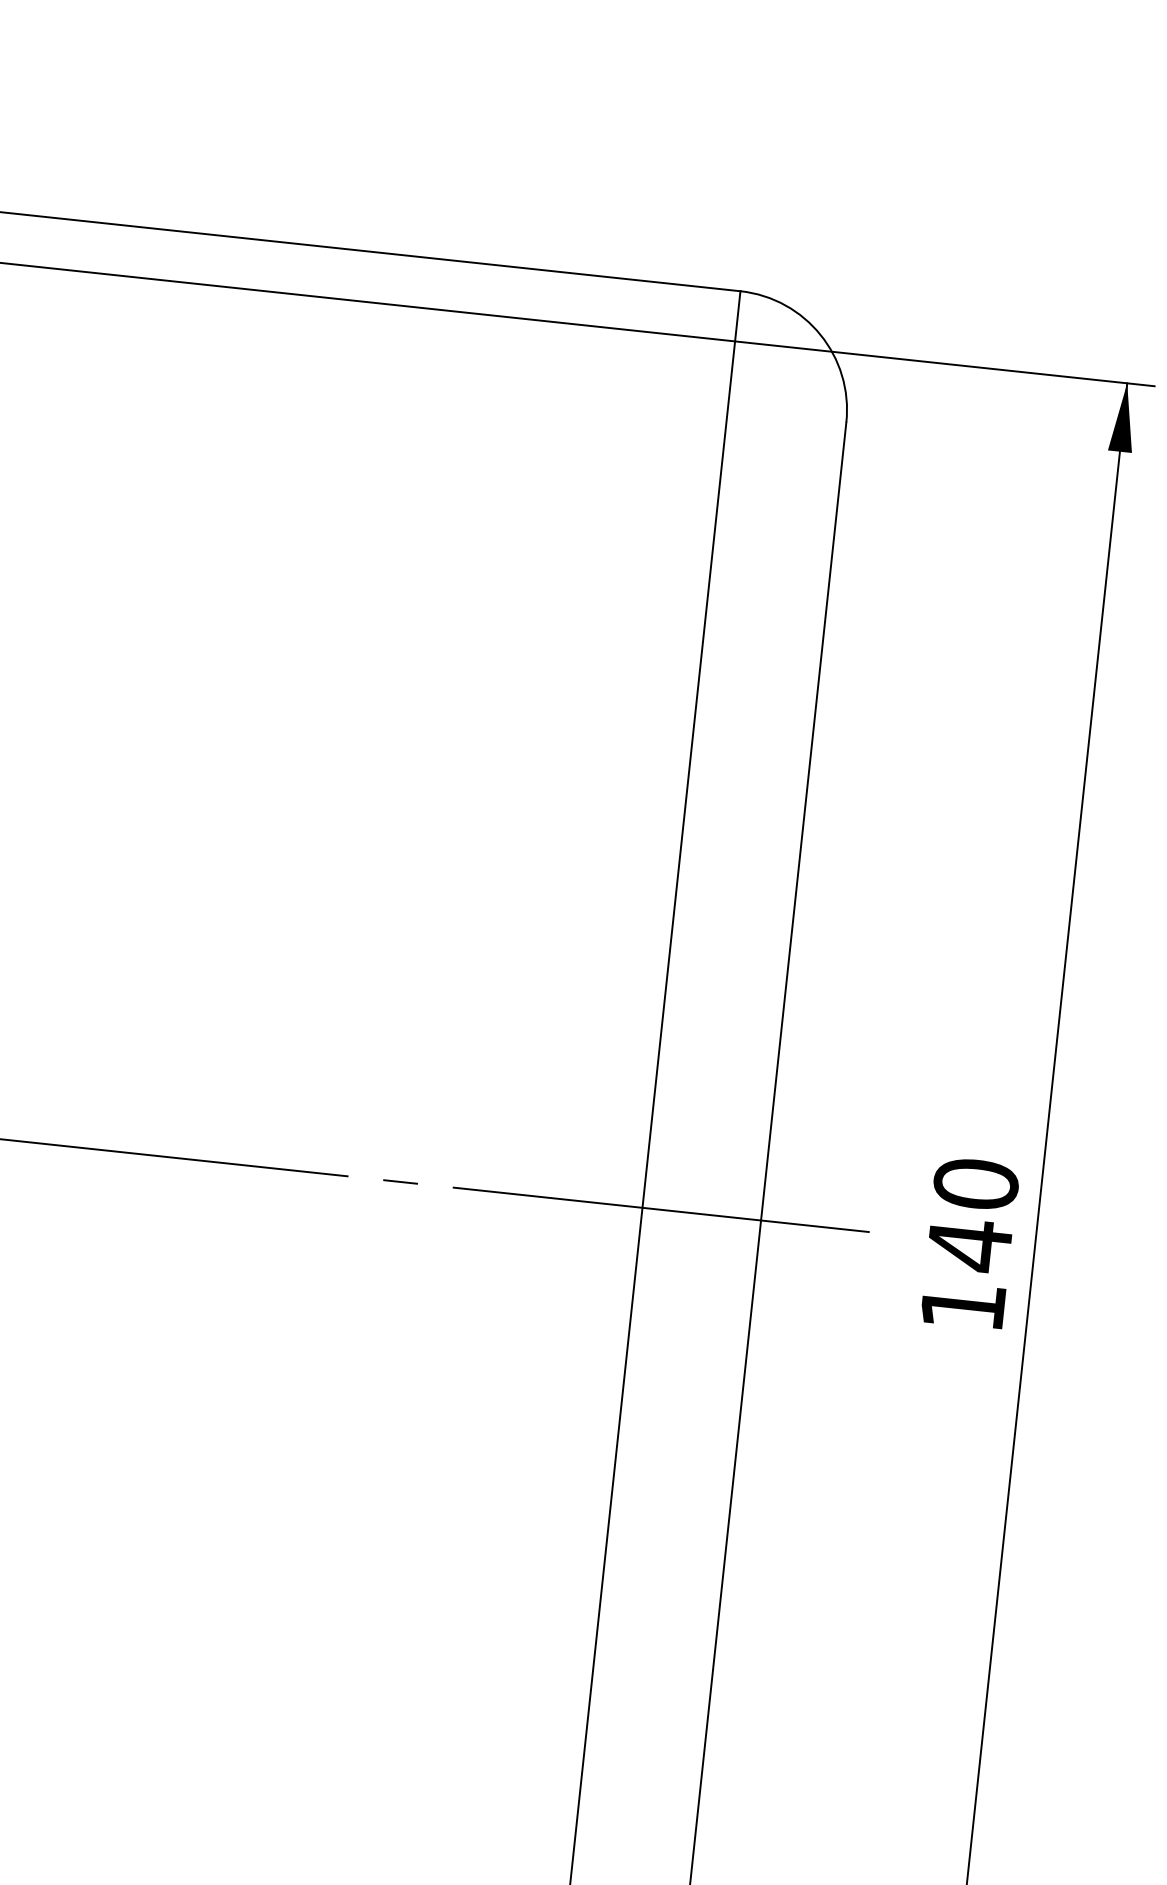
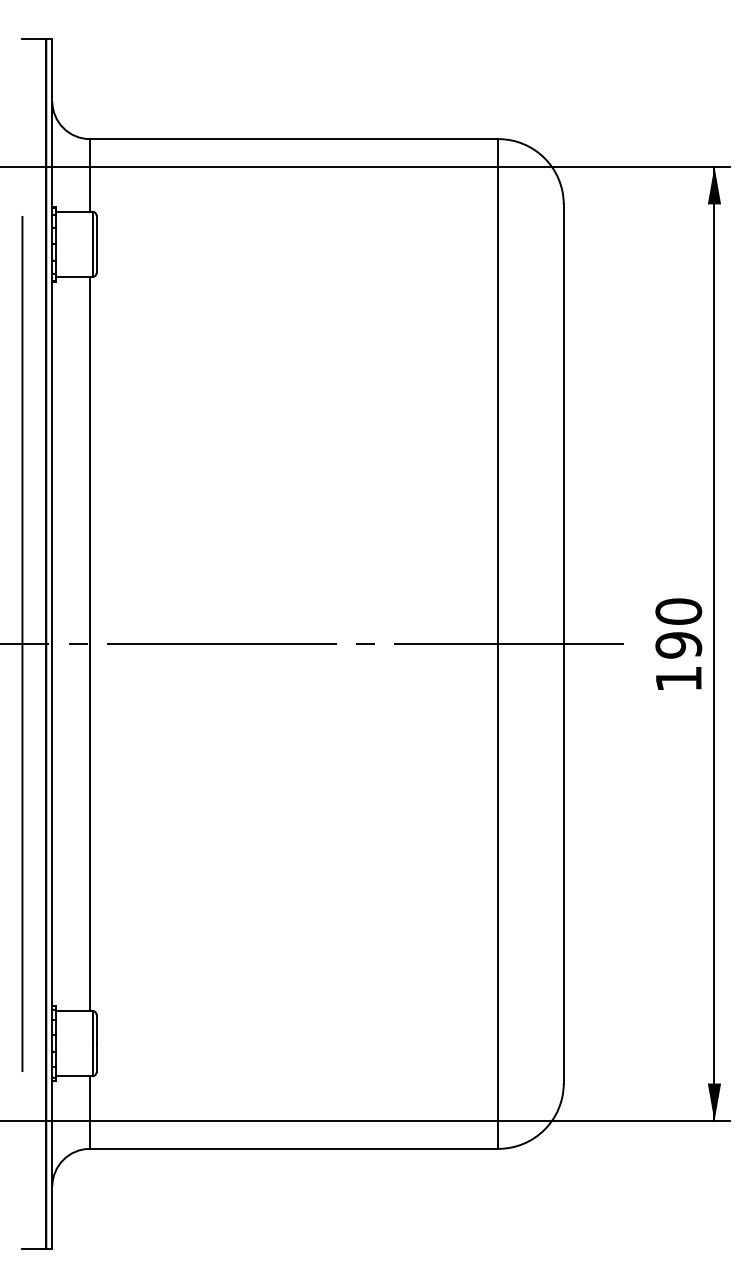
text: (969, 1245) -> (678, 645), 140 -> 190

